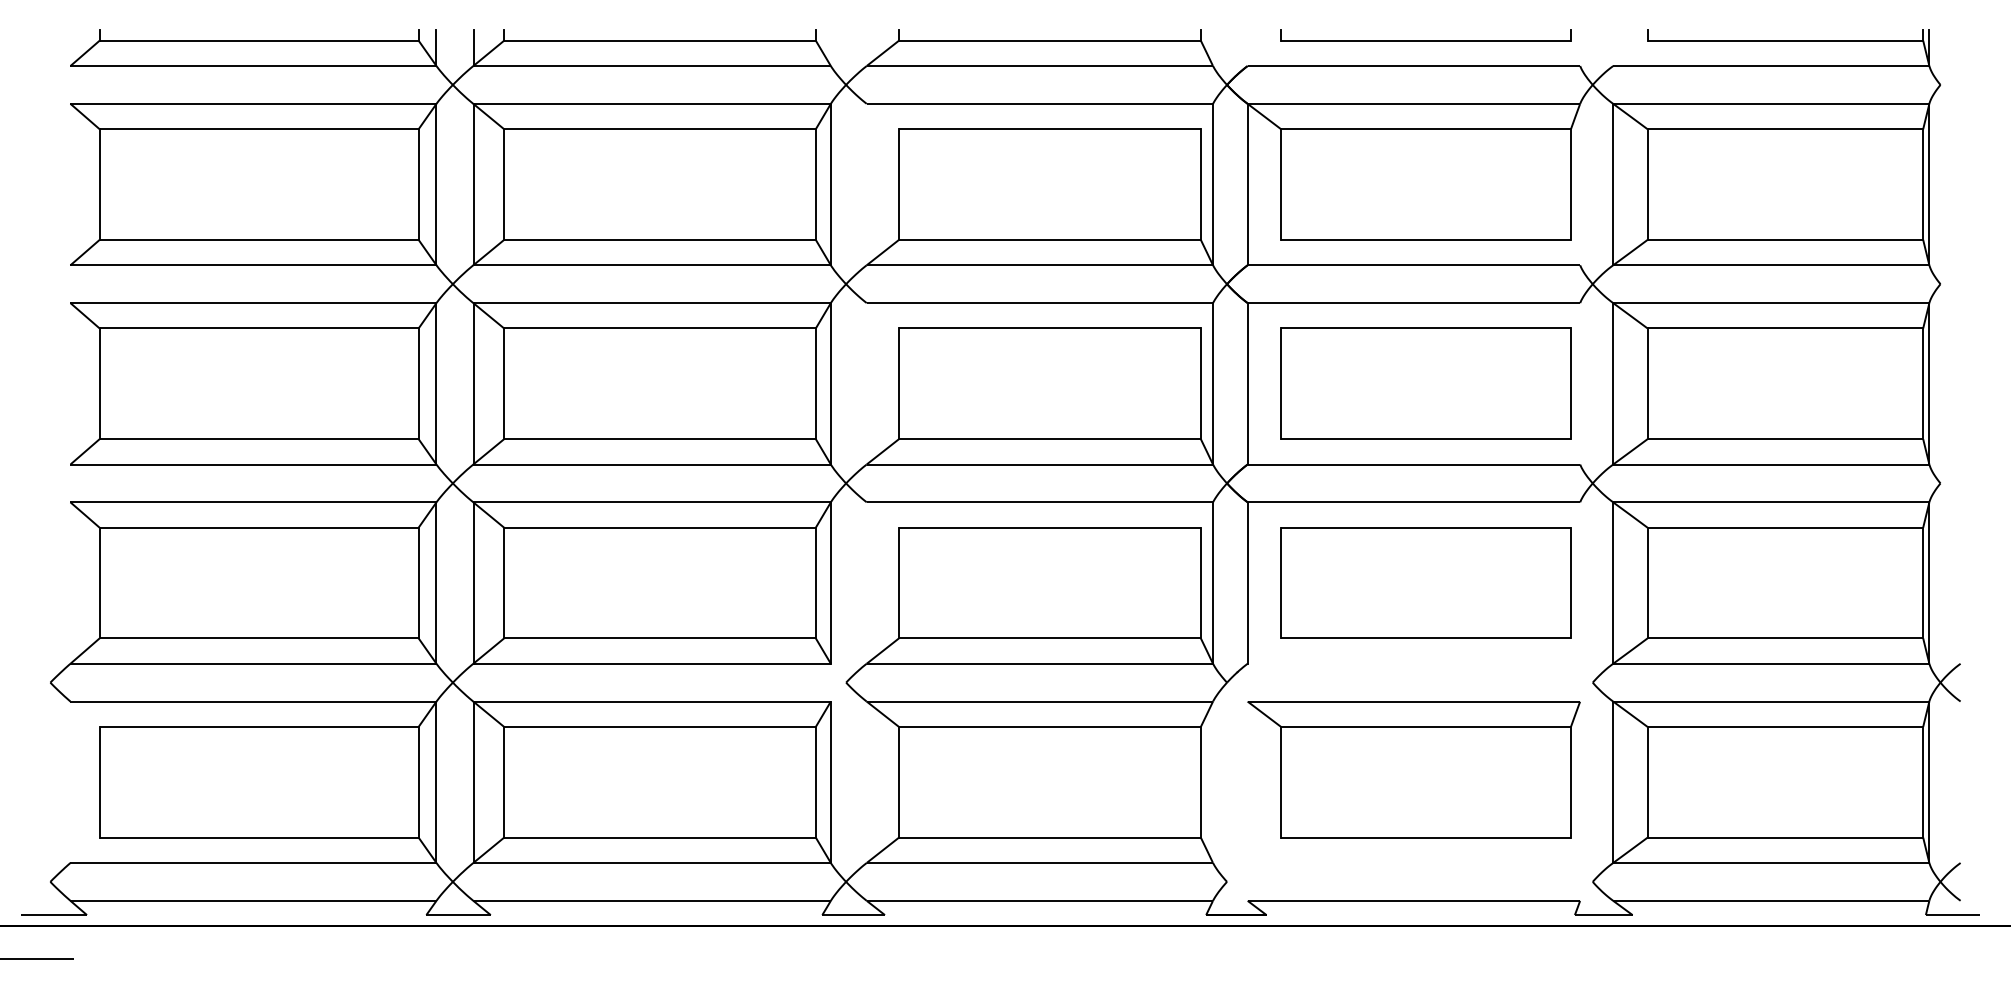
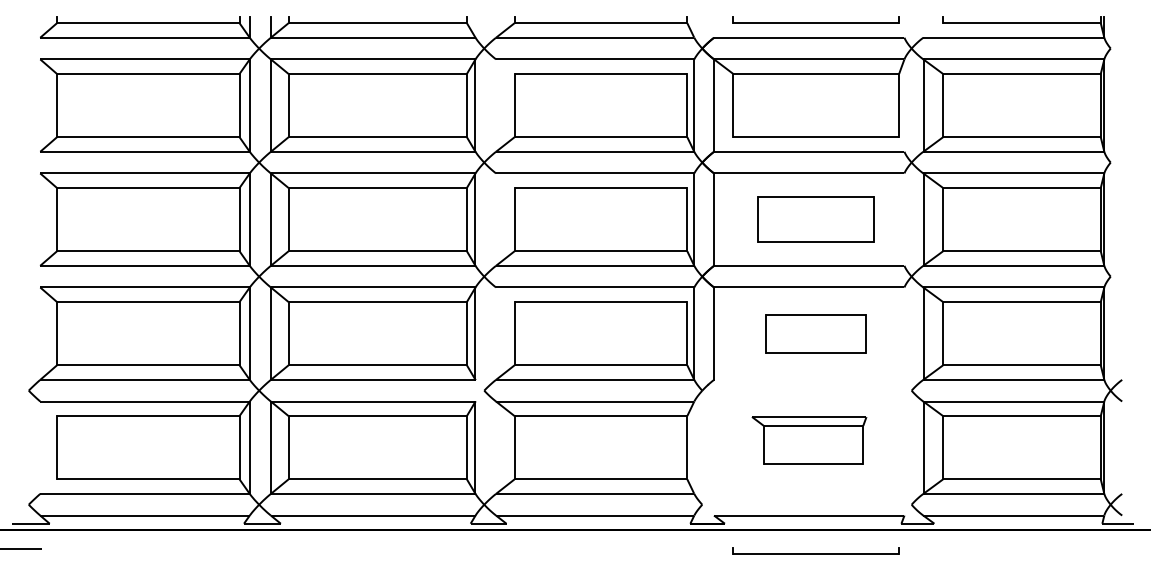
part: (1424, 383) -> (815, 219), size x0.7
part: (1424, 582) -> (815, 333), size x0.6
part: (1414, 769) -> (809, 440), size x0.6
part: (1424, 961) -> (815, 550), added

